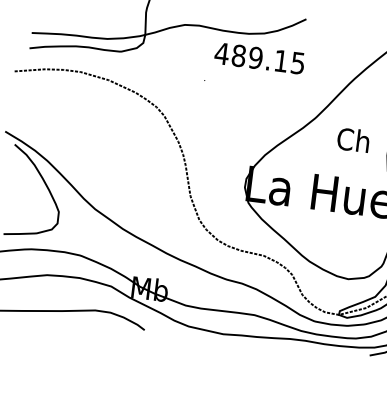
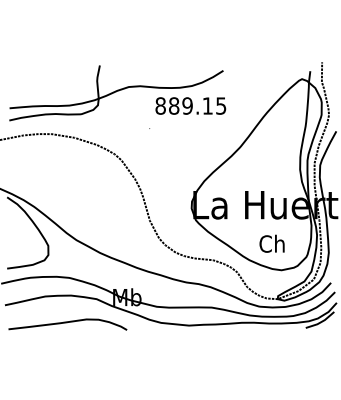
text: (221, 53) -> (160, 105), 489.15 -> 889.15
text: (352, 139) -> (271, 243), moved

